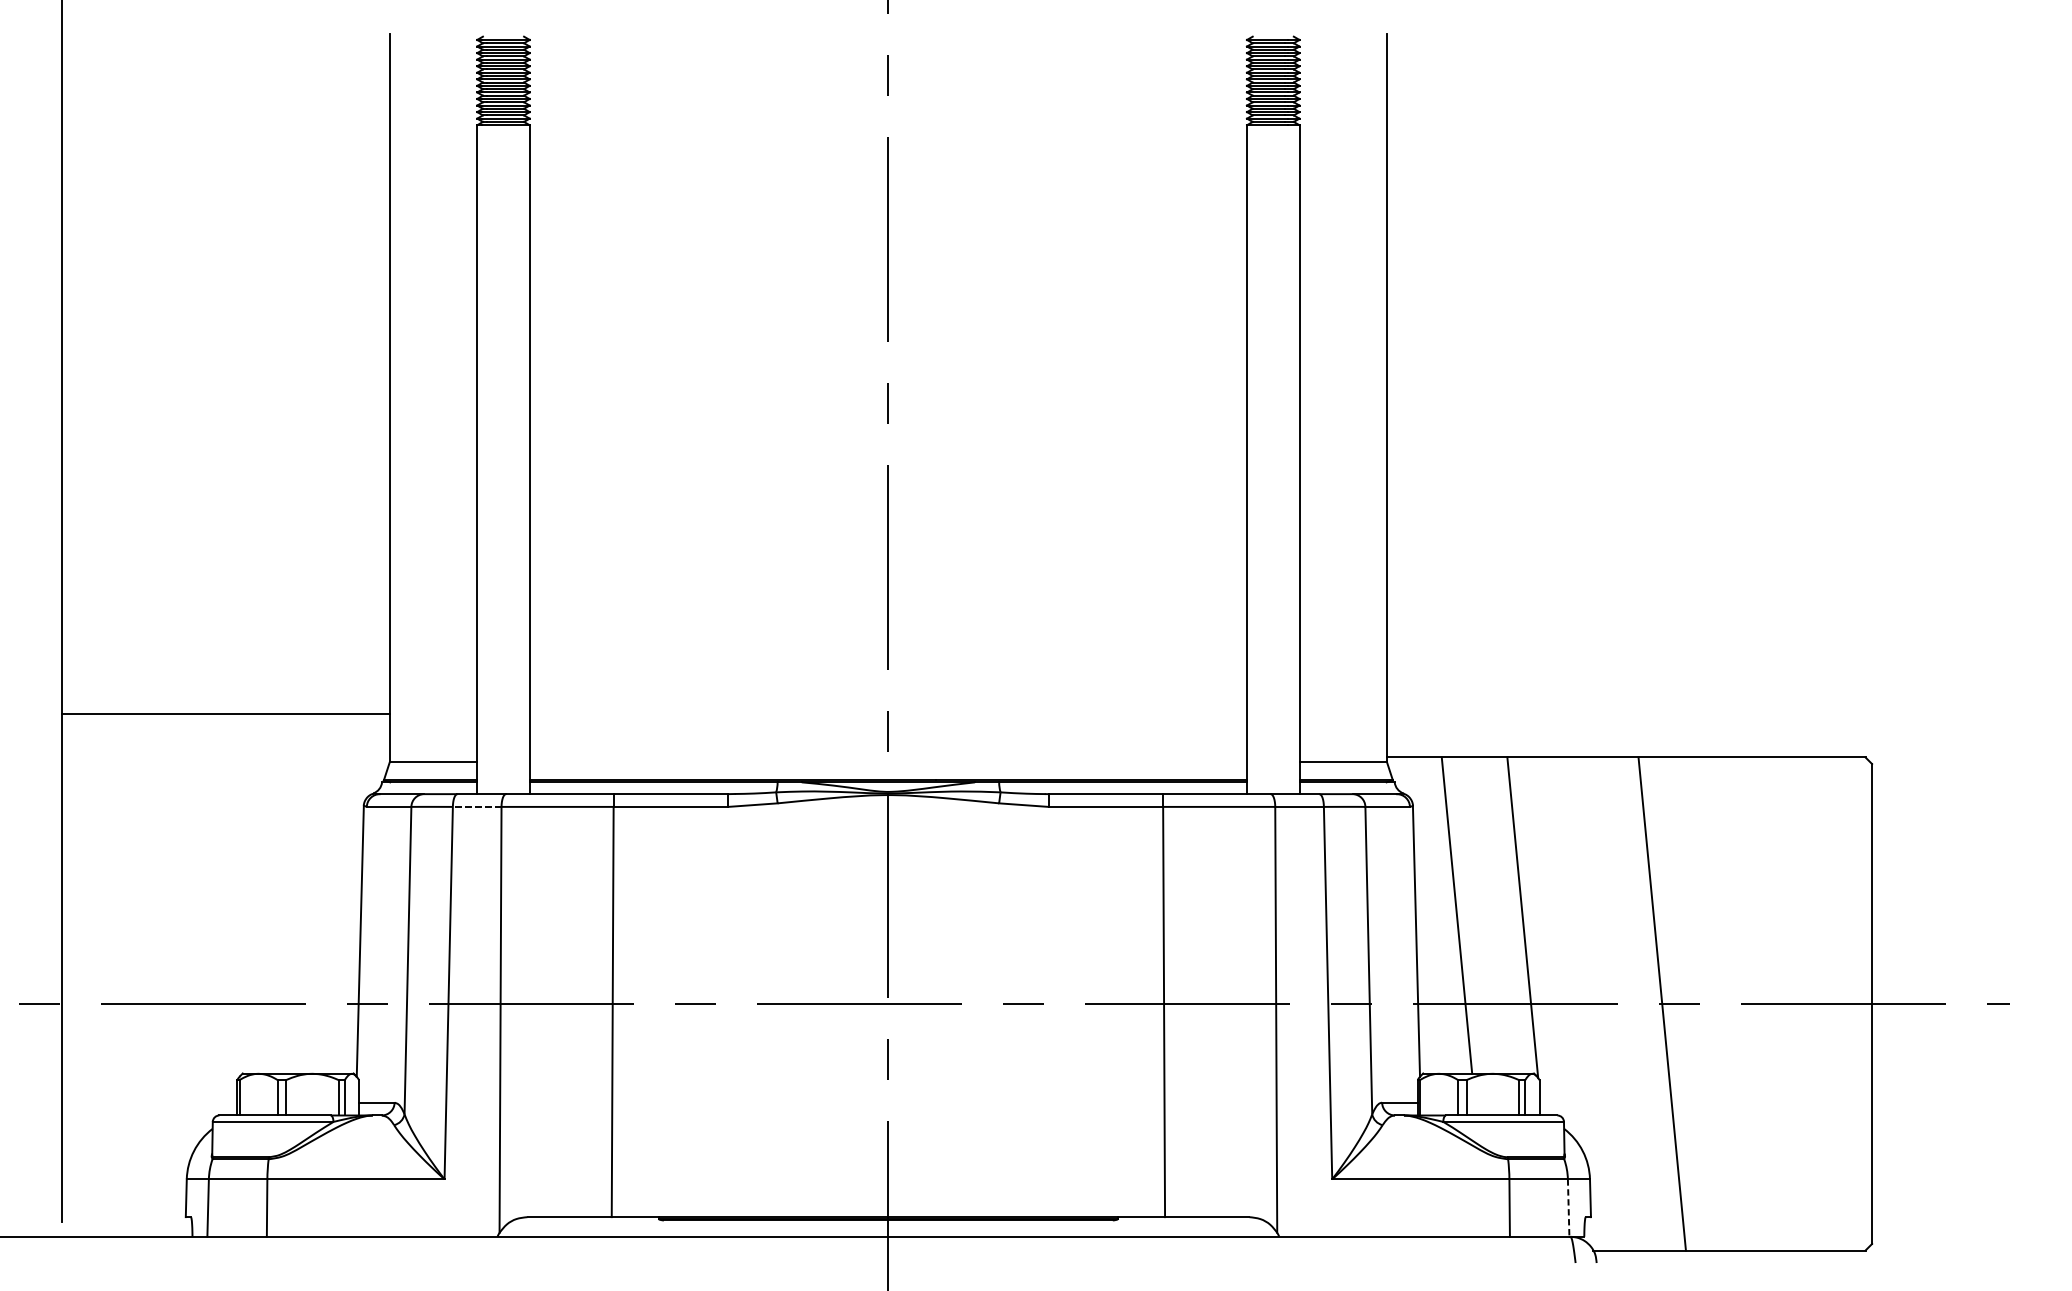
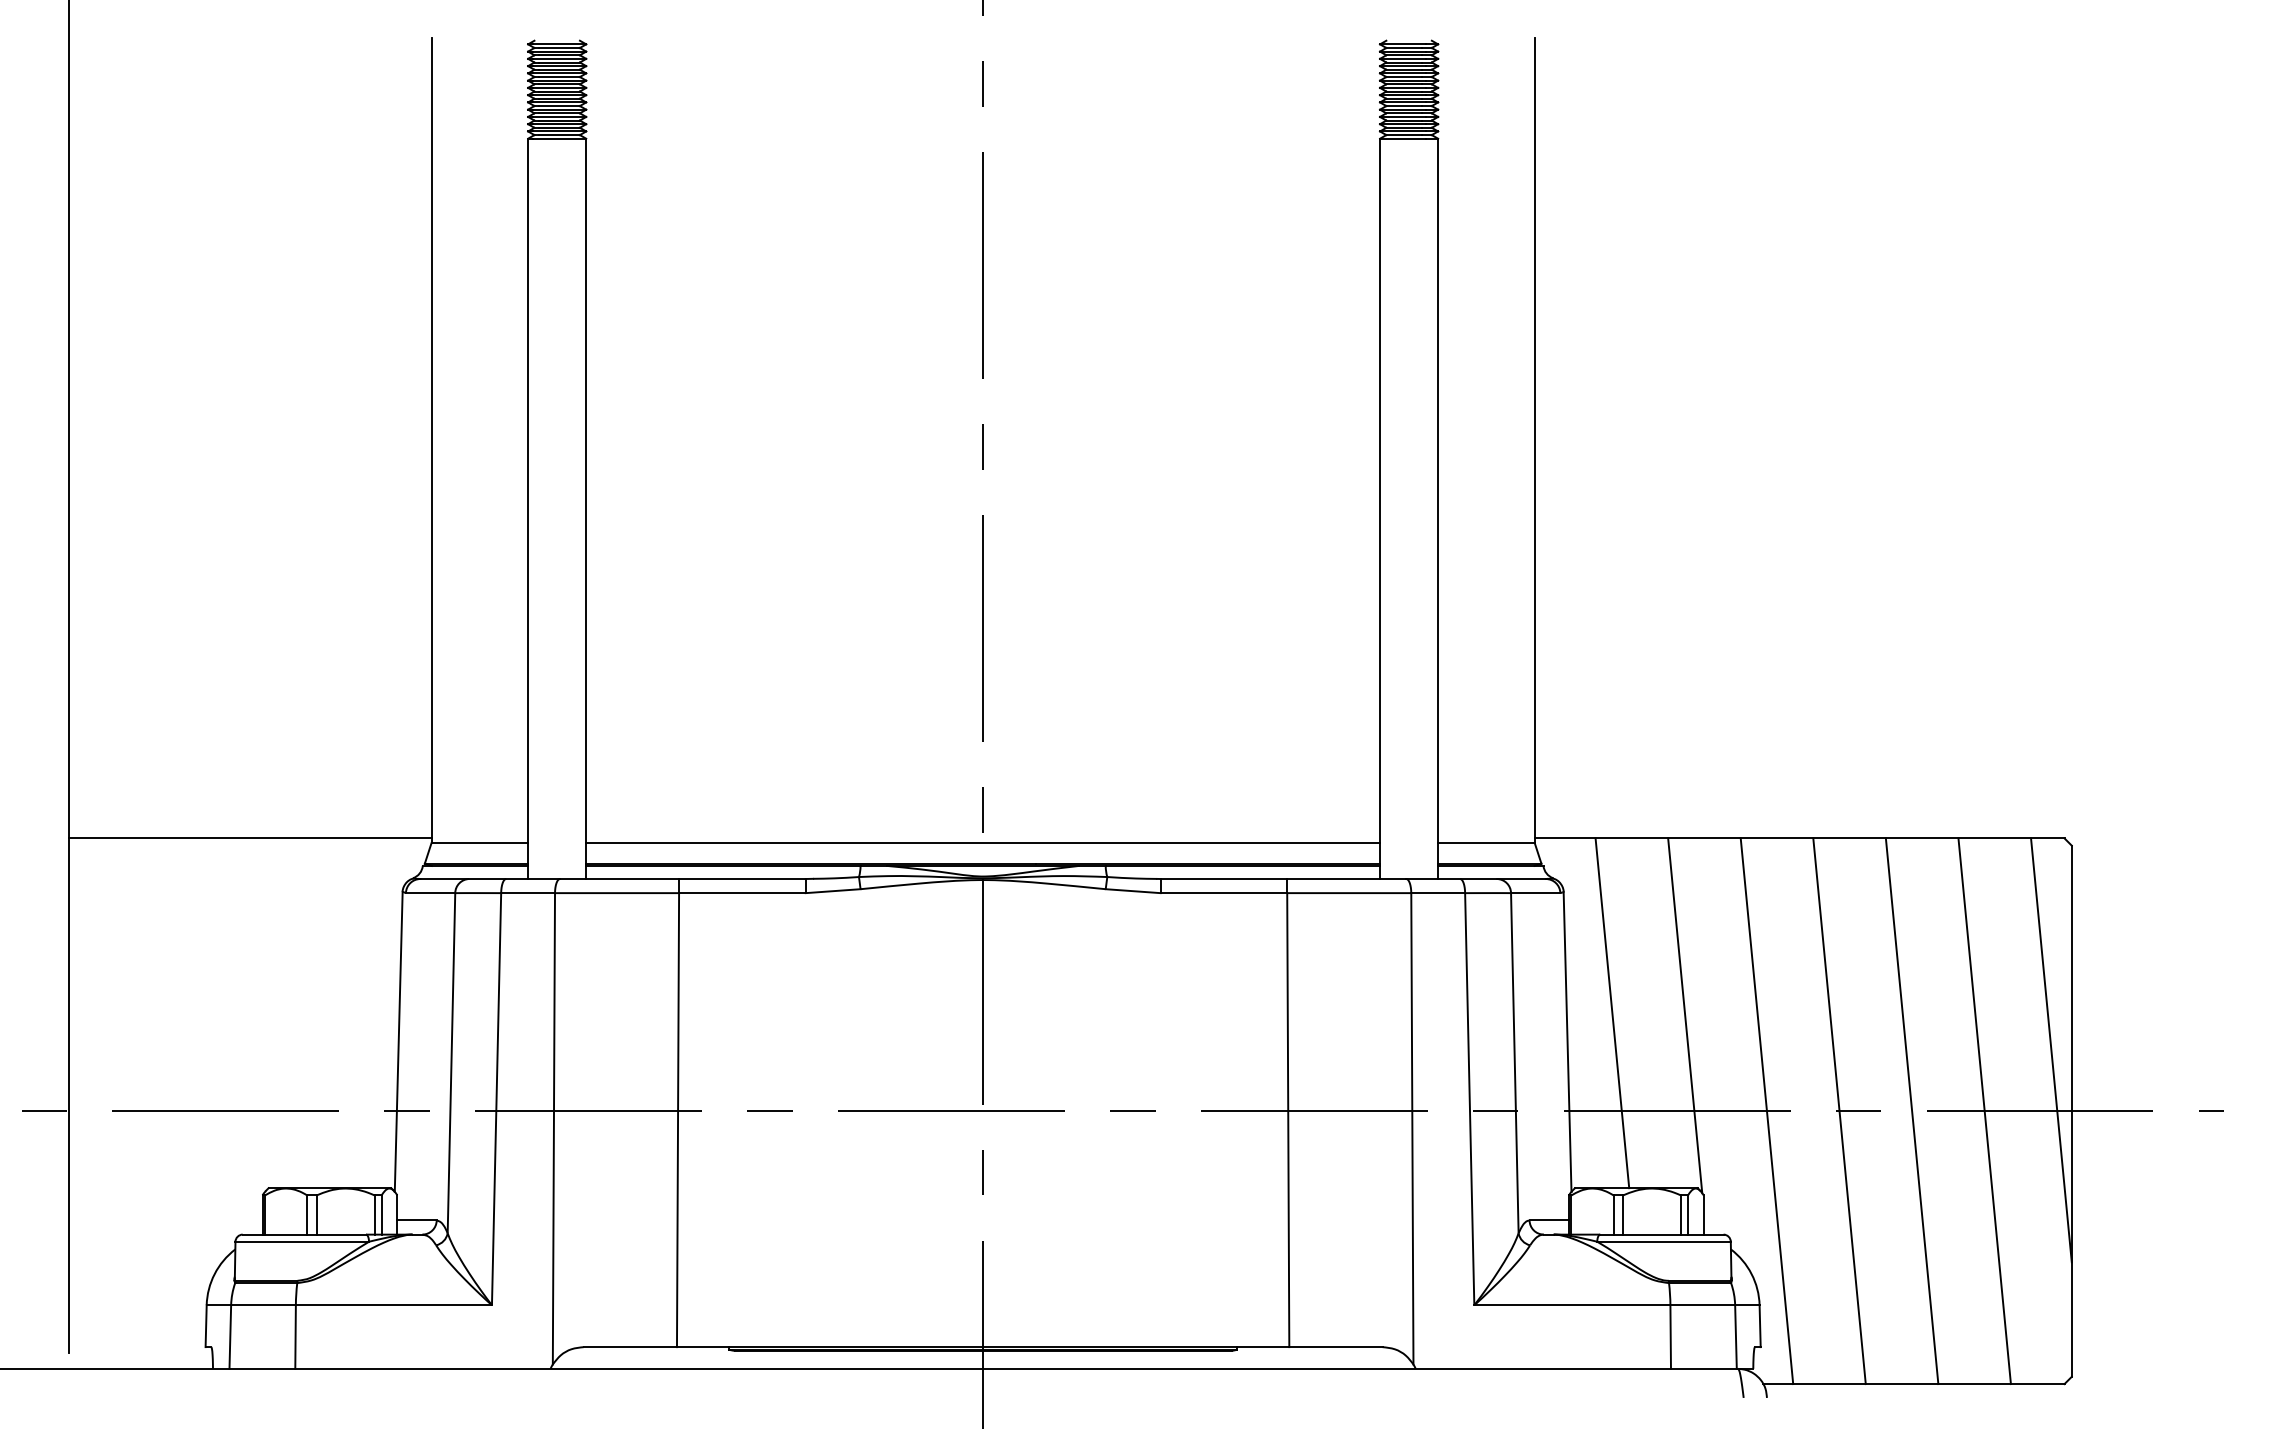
line: (225, 714) -> (249, 838), moved
line: (888, 762) -> (983, 843), added
line: (477, 807) -> (528, 893), dashed -> solid
line: (1853, 949) -> (2051, 1050), added
line: (1596, 1004) -> (1766, 1111), added
line: (1727, 1004) -> (1911, 1111), added
line: (1793, 1004) -> (1984, 1111), added
line: (1568, 1208) -> (1735, 1337), dashed -> solid

